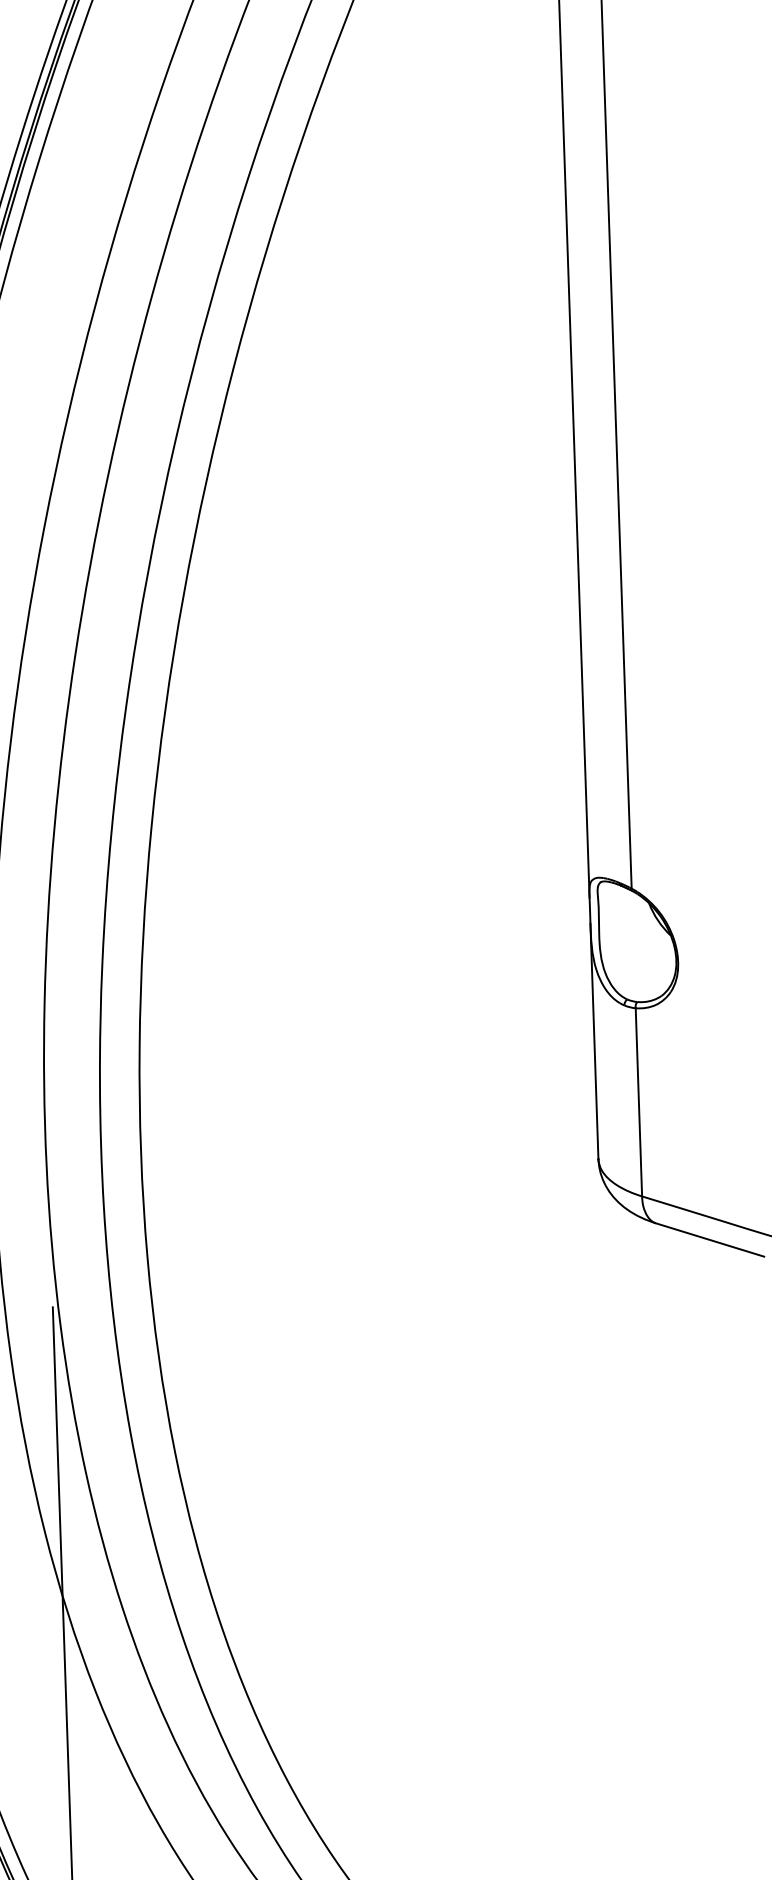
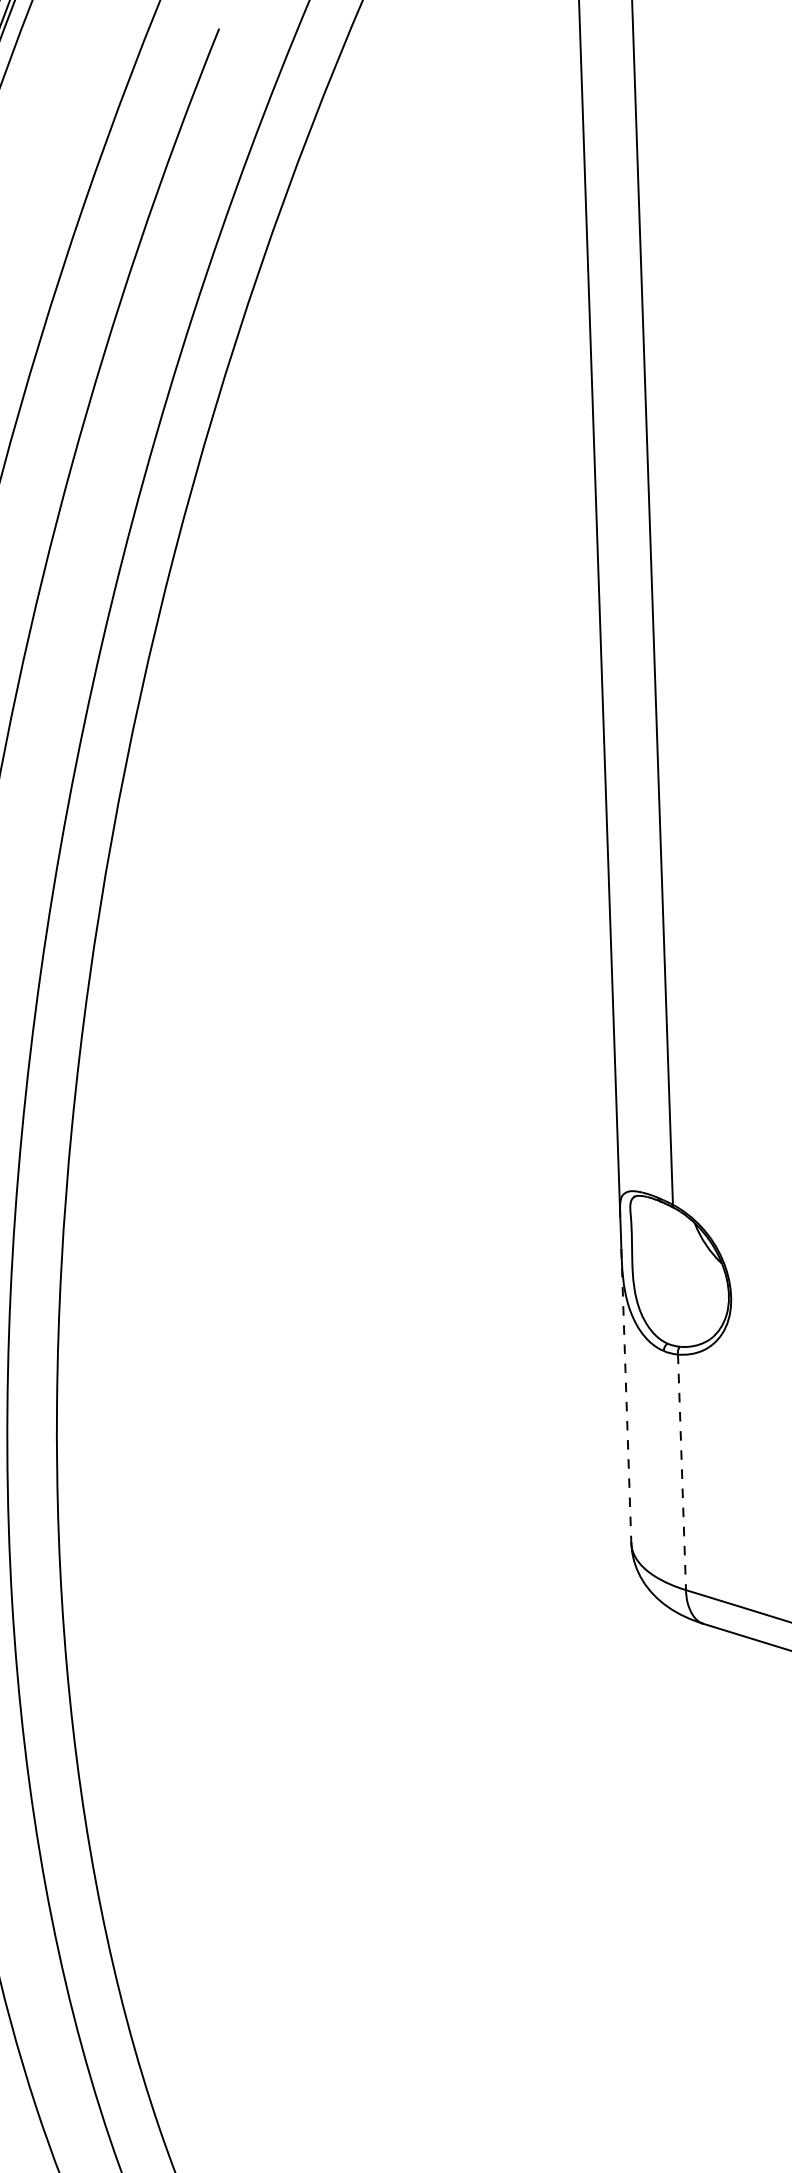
line: (594, 1041) -> (626, 1396), solid -> dashed
line: (638, 1102) -> (681, 1472), solid -> dashed

